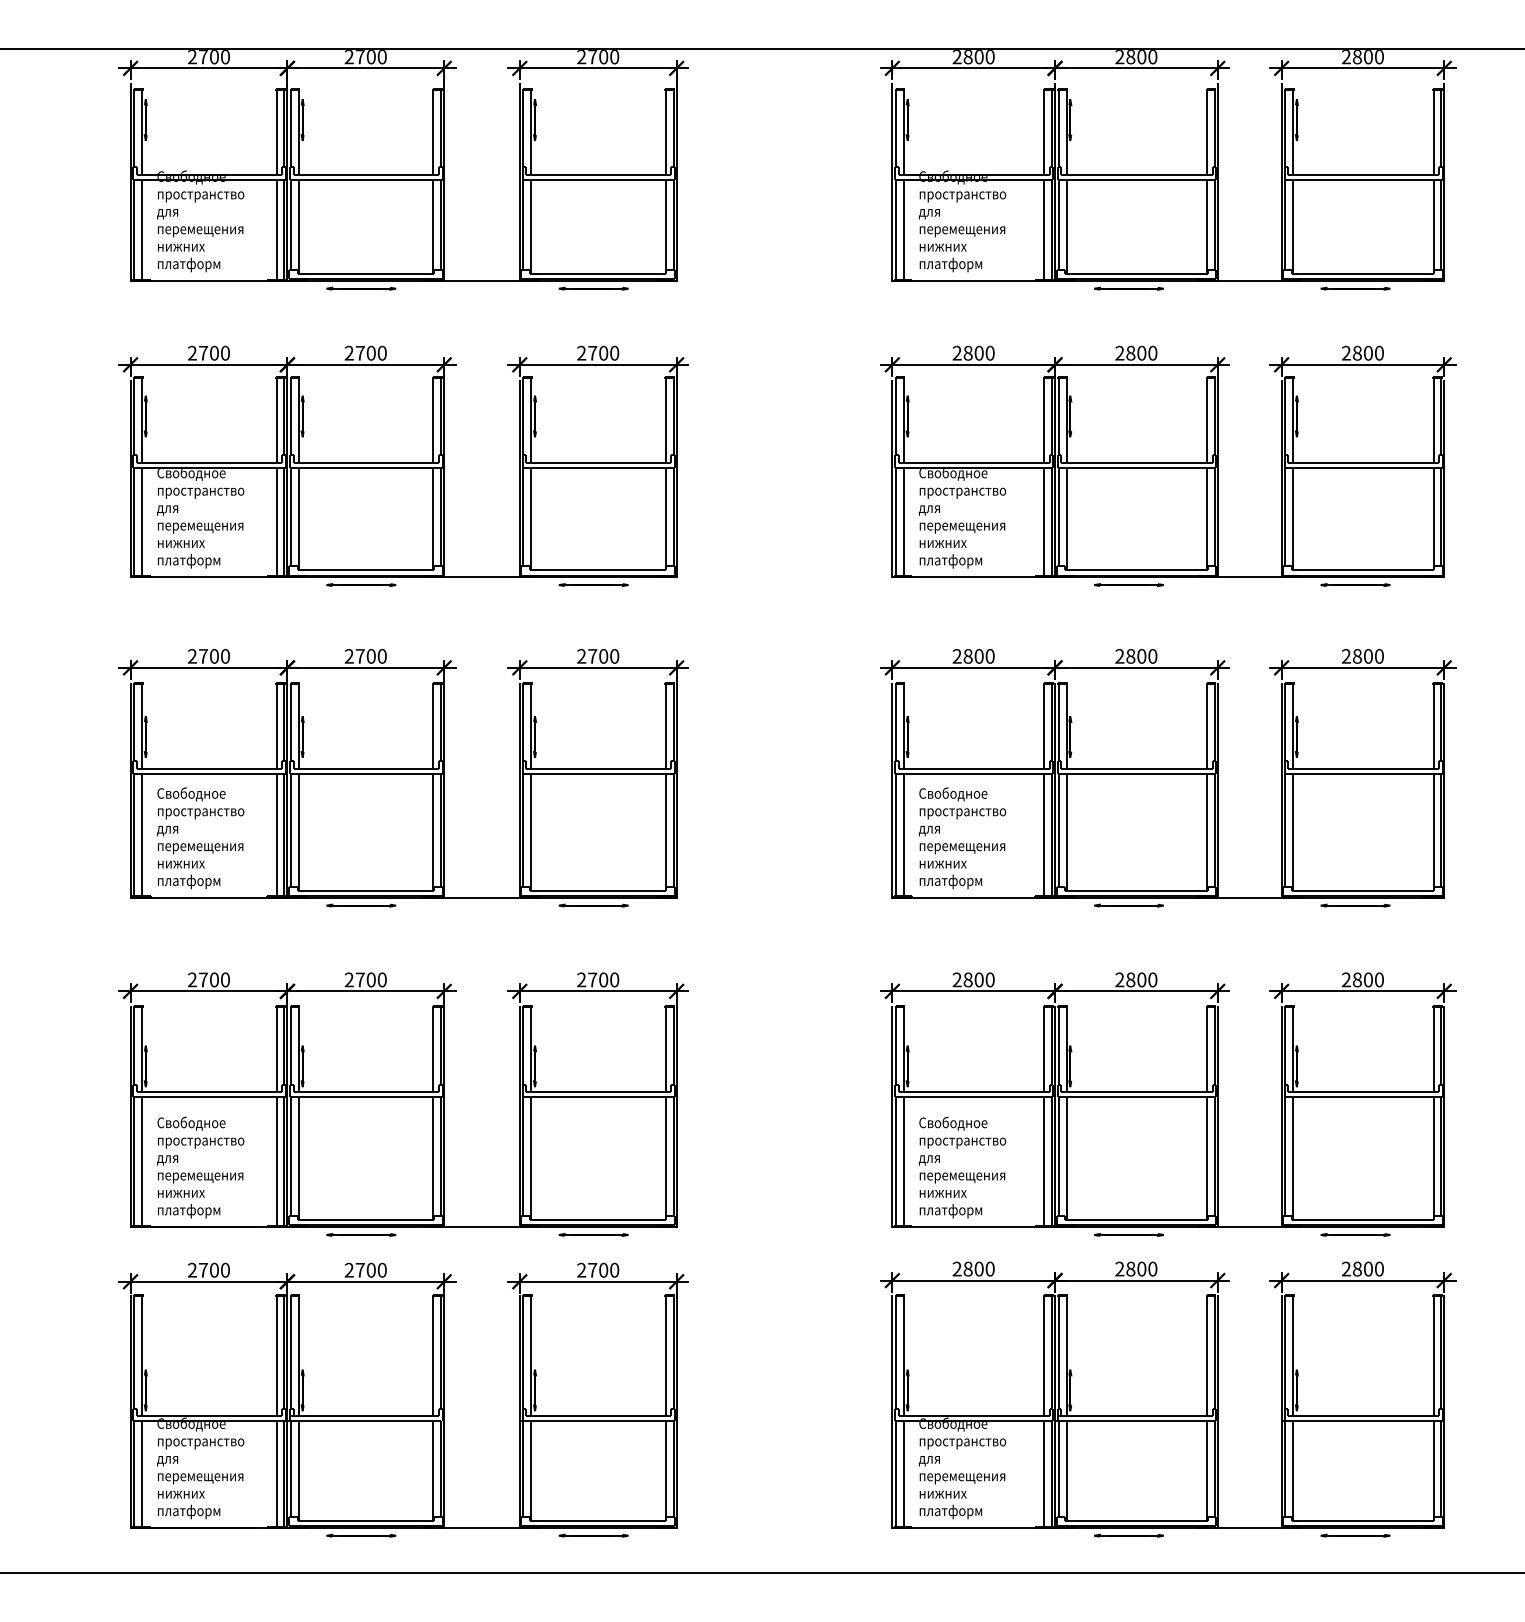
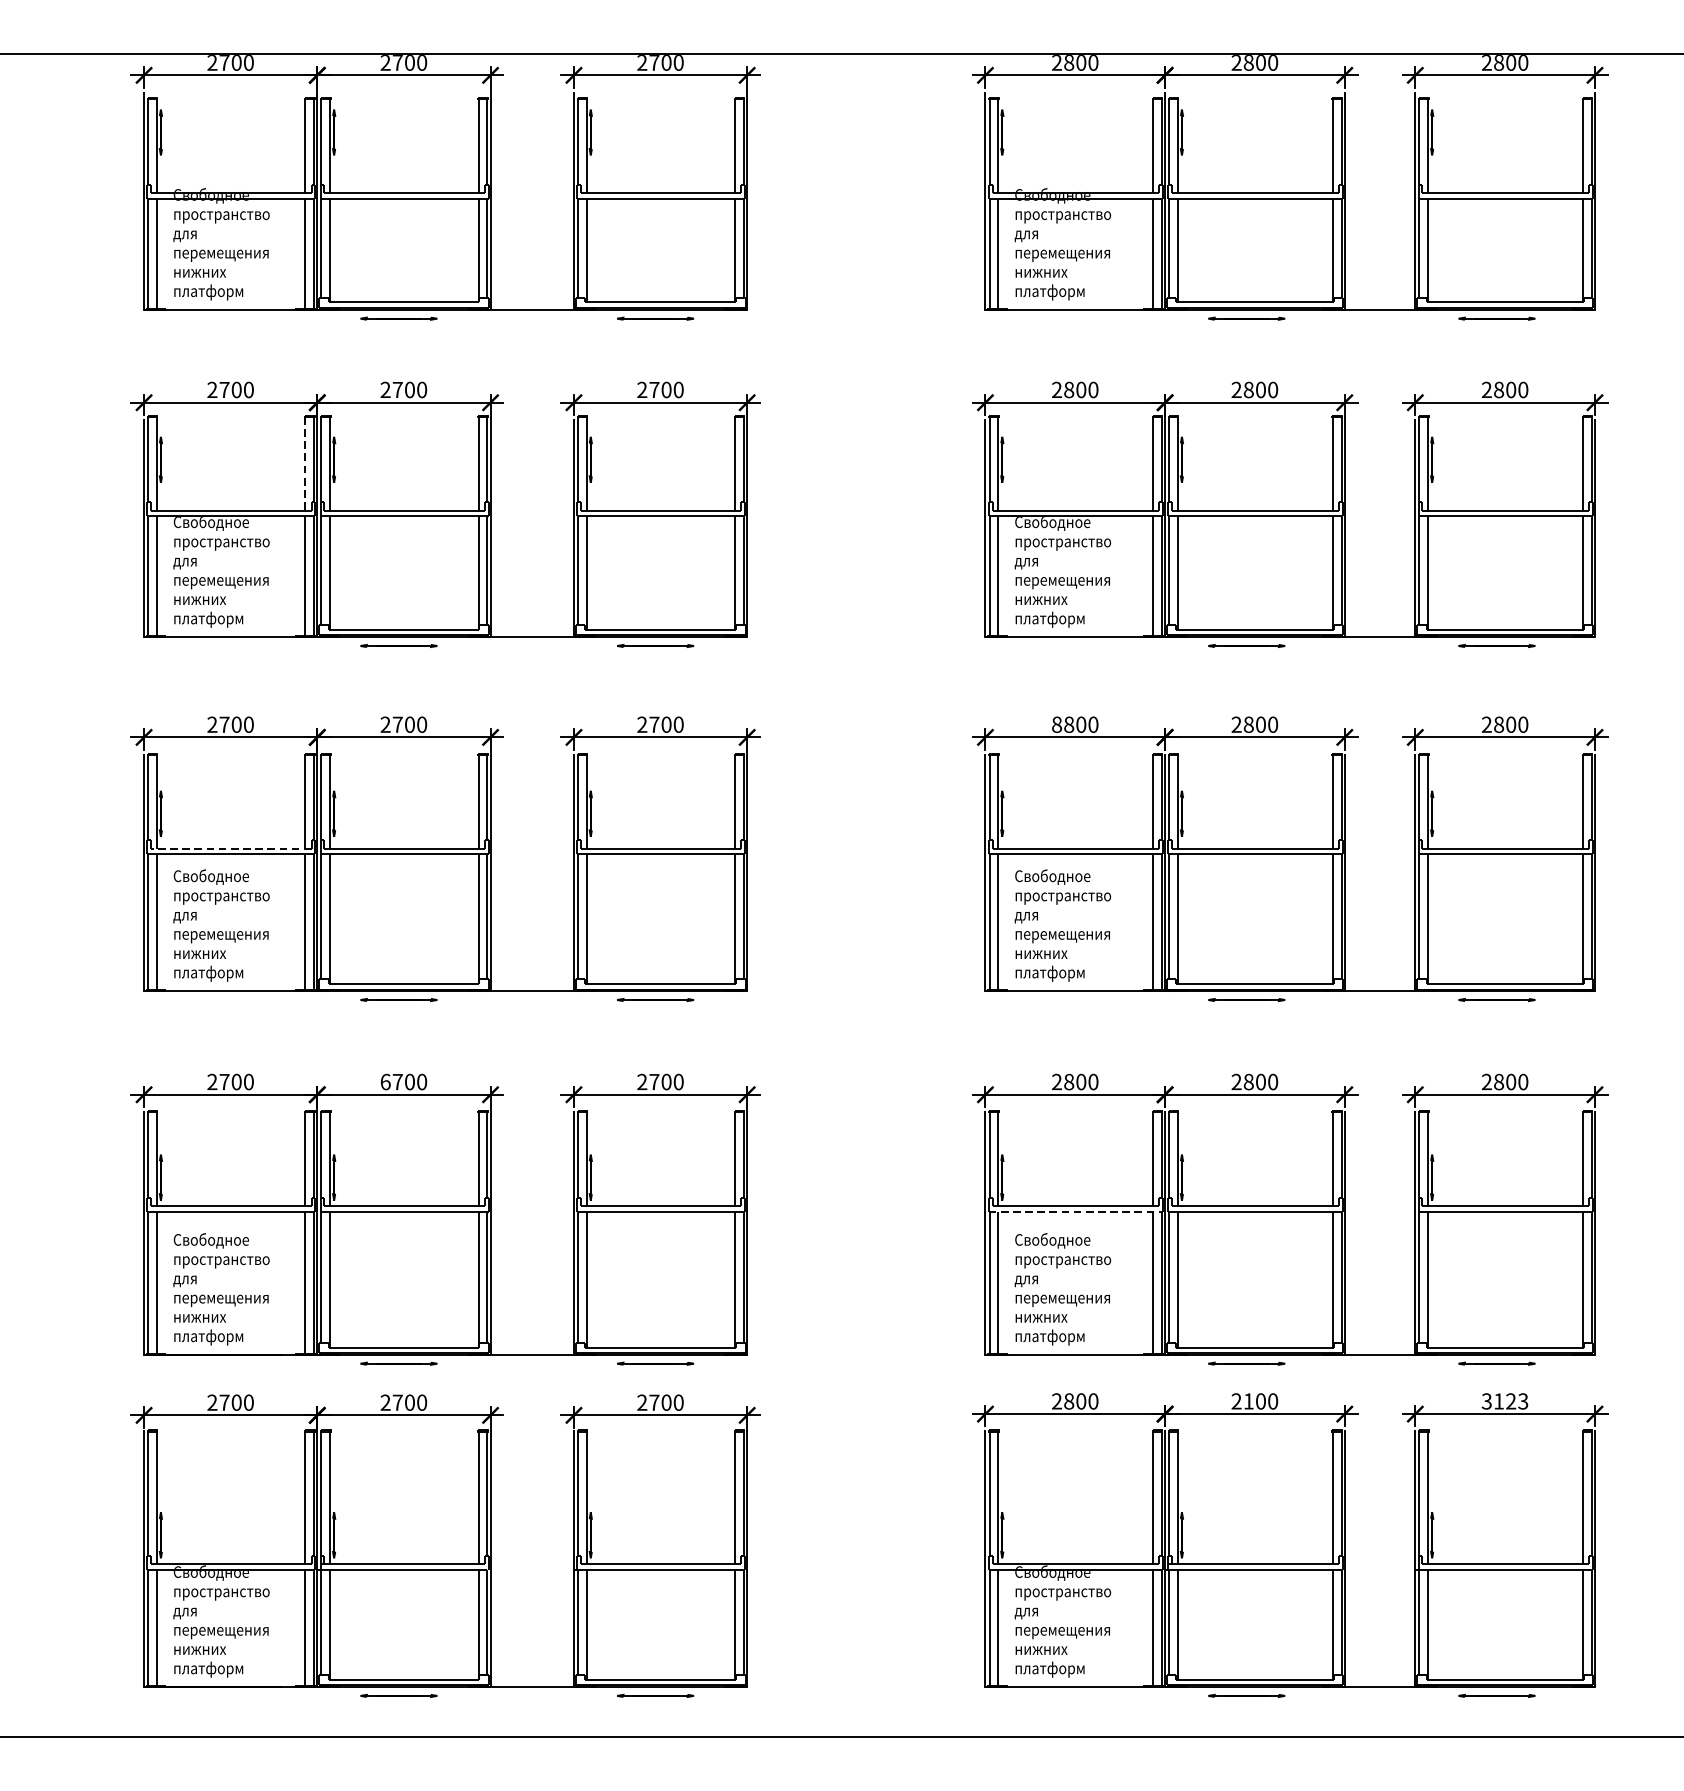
line: (276, 420) -> (305, 464), solid -> dashed
text: (956, 656) -> (1056, 724), 2800 -> 8800
line: (209, 768) -> (231, 848), solid -> dashed
text: (348, 979) -> (384, 1081), 2700 -> 6700
line: (974, 1097) -> (1076, 1211), solid -> dashed
text: (1130, 1268) -> (1248, 1400), 2800 -> 2100
text: (1362, 1268) -> (1504, 1400), 2800 -> 3123

